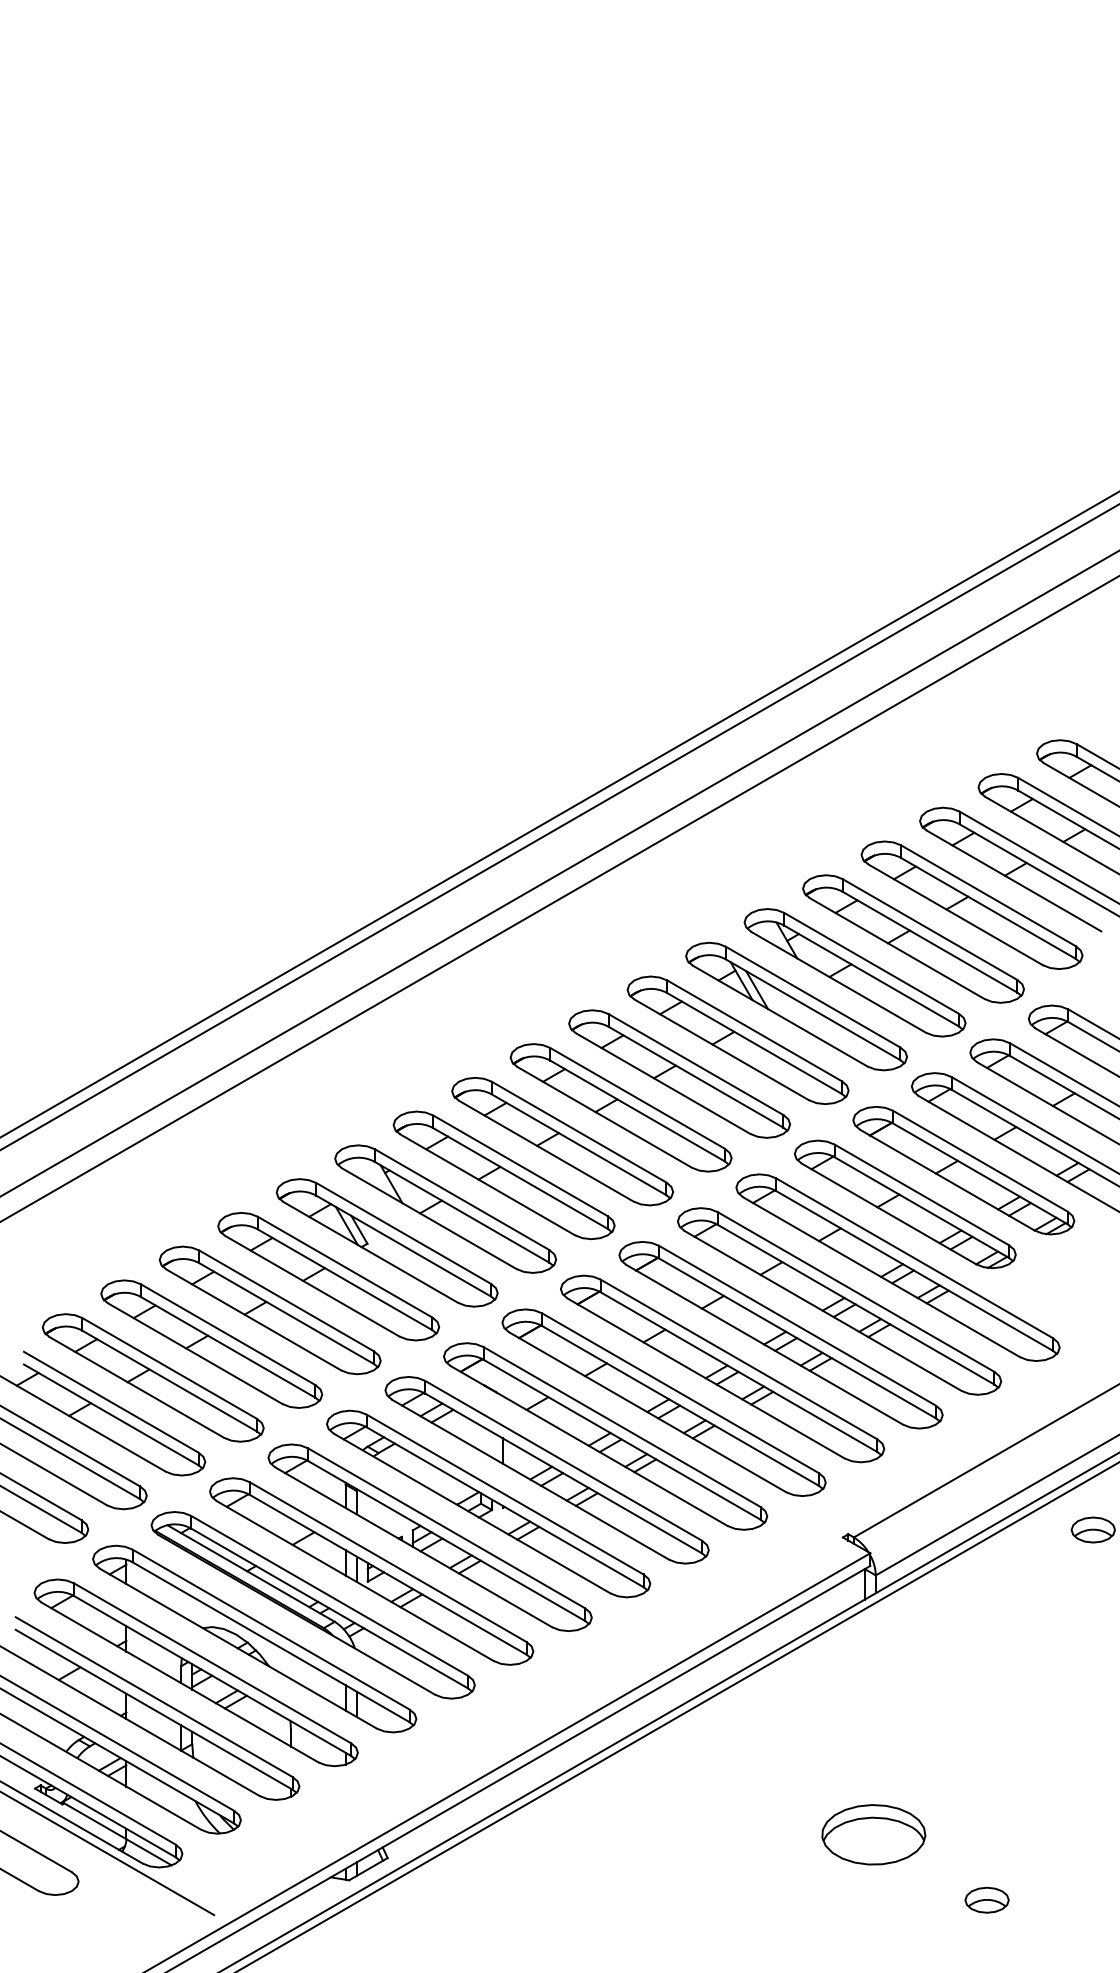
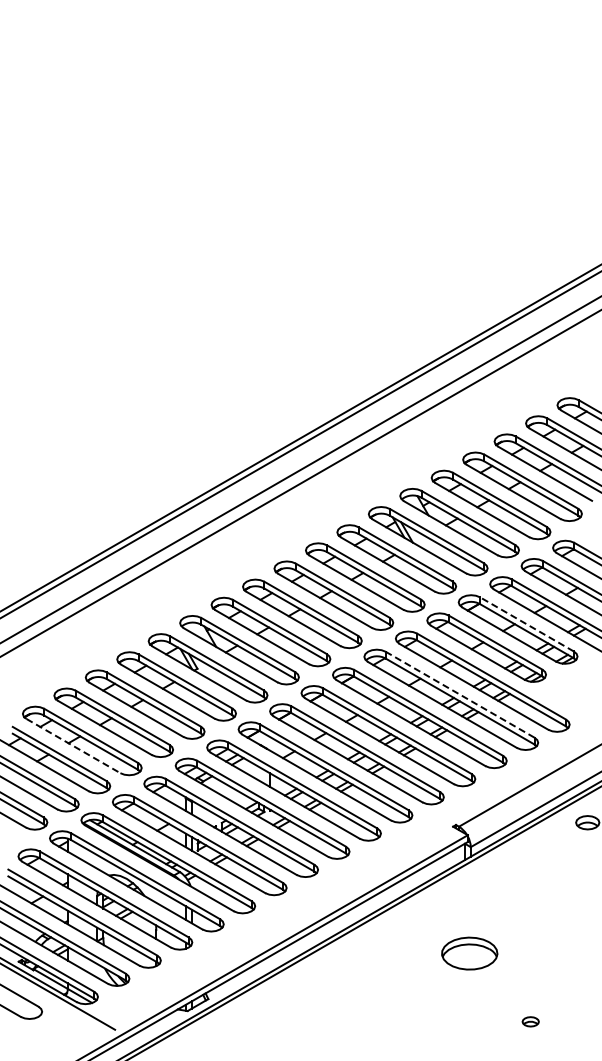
line: (979, 1161) -> (526, 624), solid -> dashed
line: (856, 1291) -> (460, 694), solid -> dashed
line: (136, 1388) -> (73, 746), solid -> dashed
part: (873, 1834) -> (469, 953), moved
part: (986, 1899) -> (530, 1021), size x0.7

